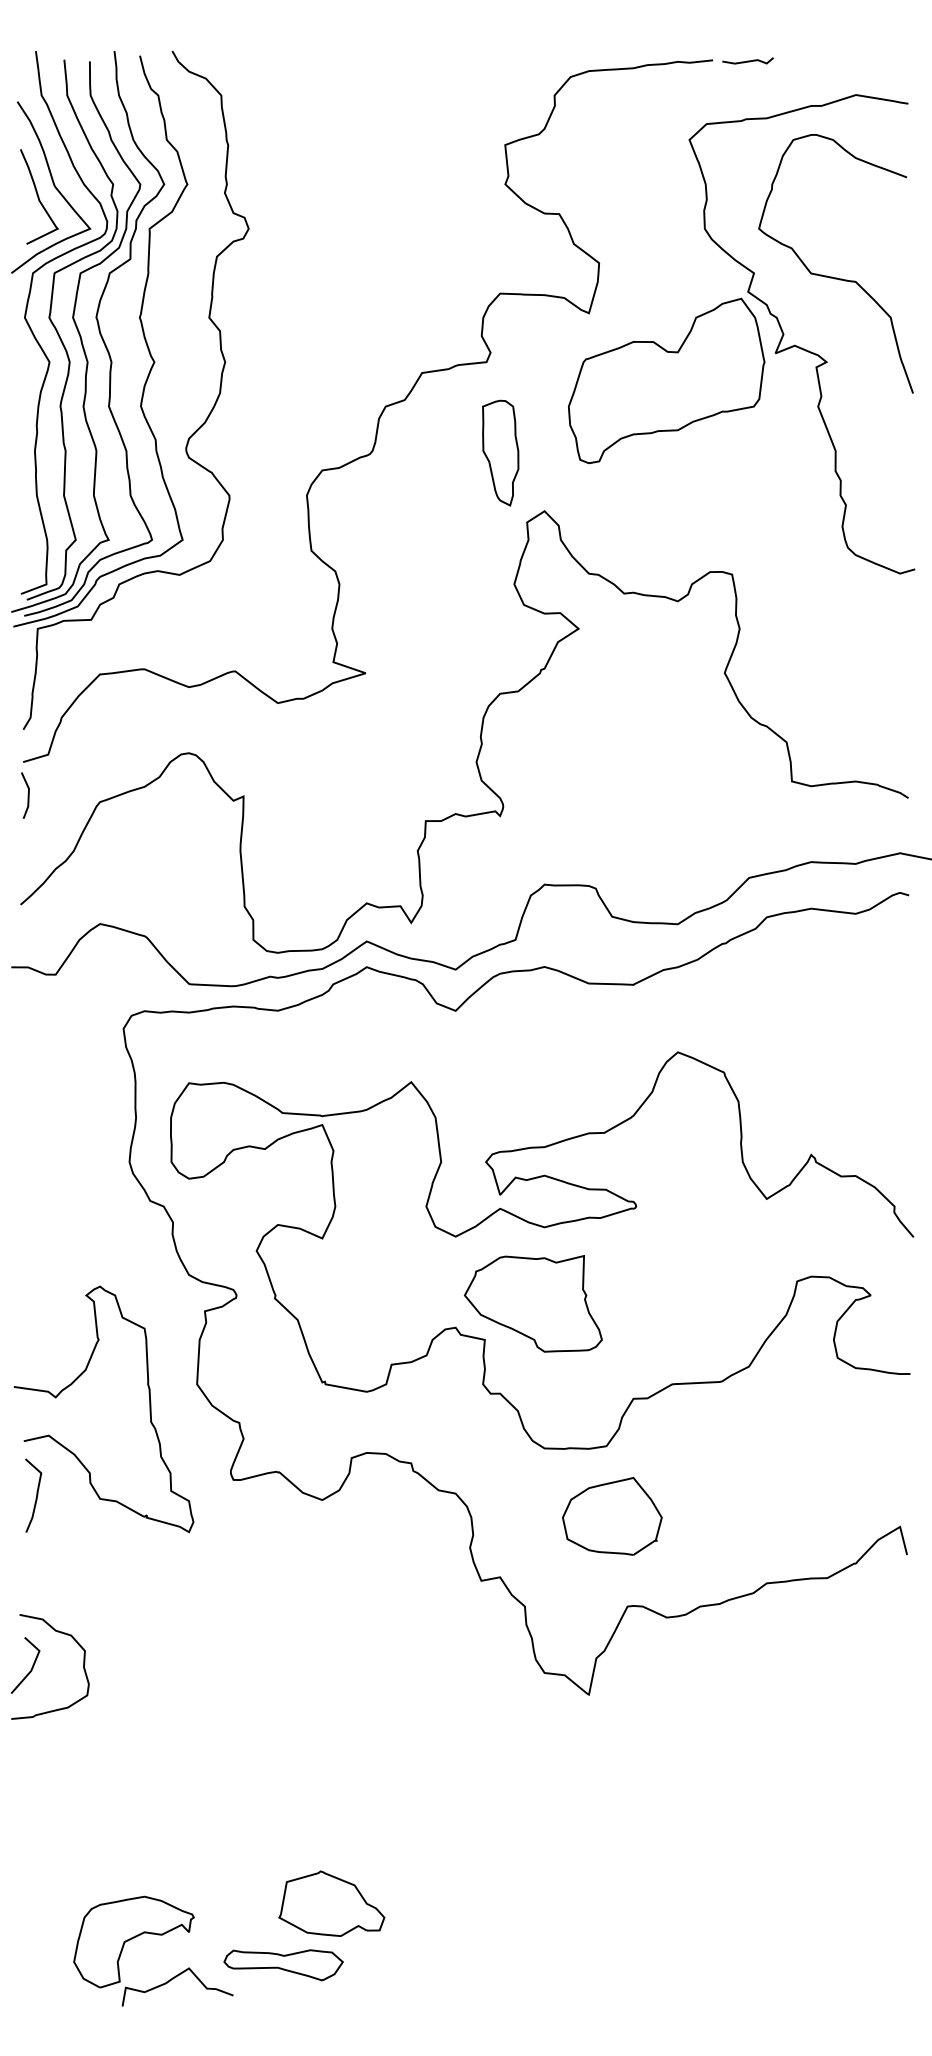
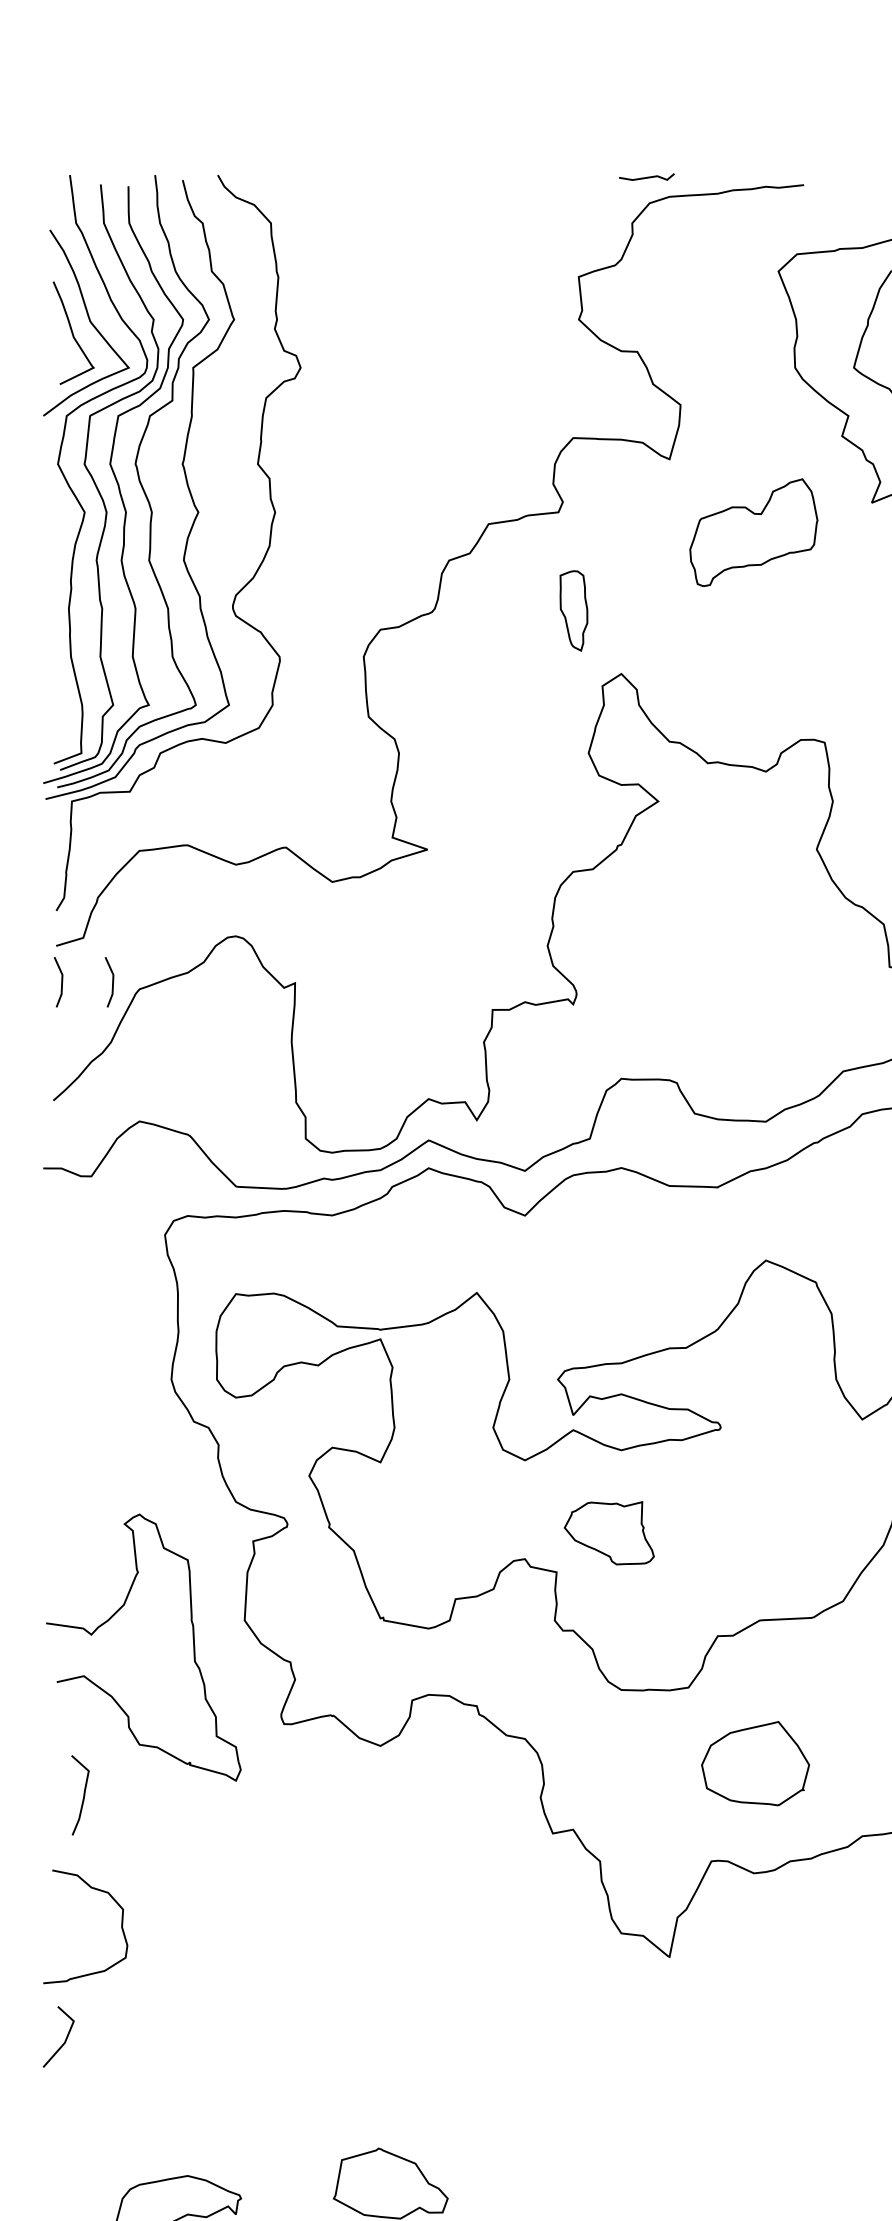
line: (747, 60) -> (646, 176), moved
part: (666, 380) -> (753, 532), size x0.6
part: (500, 452) -> (573, 610), size x0.7
line: (74, 795) -> (111, 982), added
part: (533, 1303) -> (609, 1532), size x0.6
curve: (36, 1495) -> (83, 1795), moved
part: (612, 1516) -> (755, 1763), moved
line: (31, 1667) -> (65, 2039), moved

